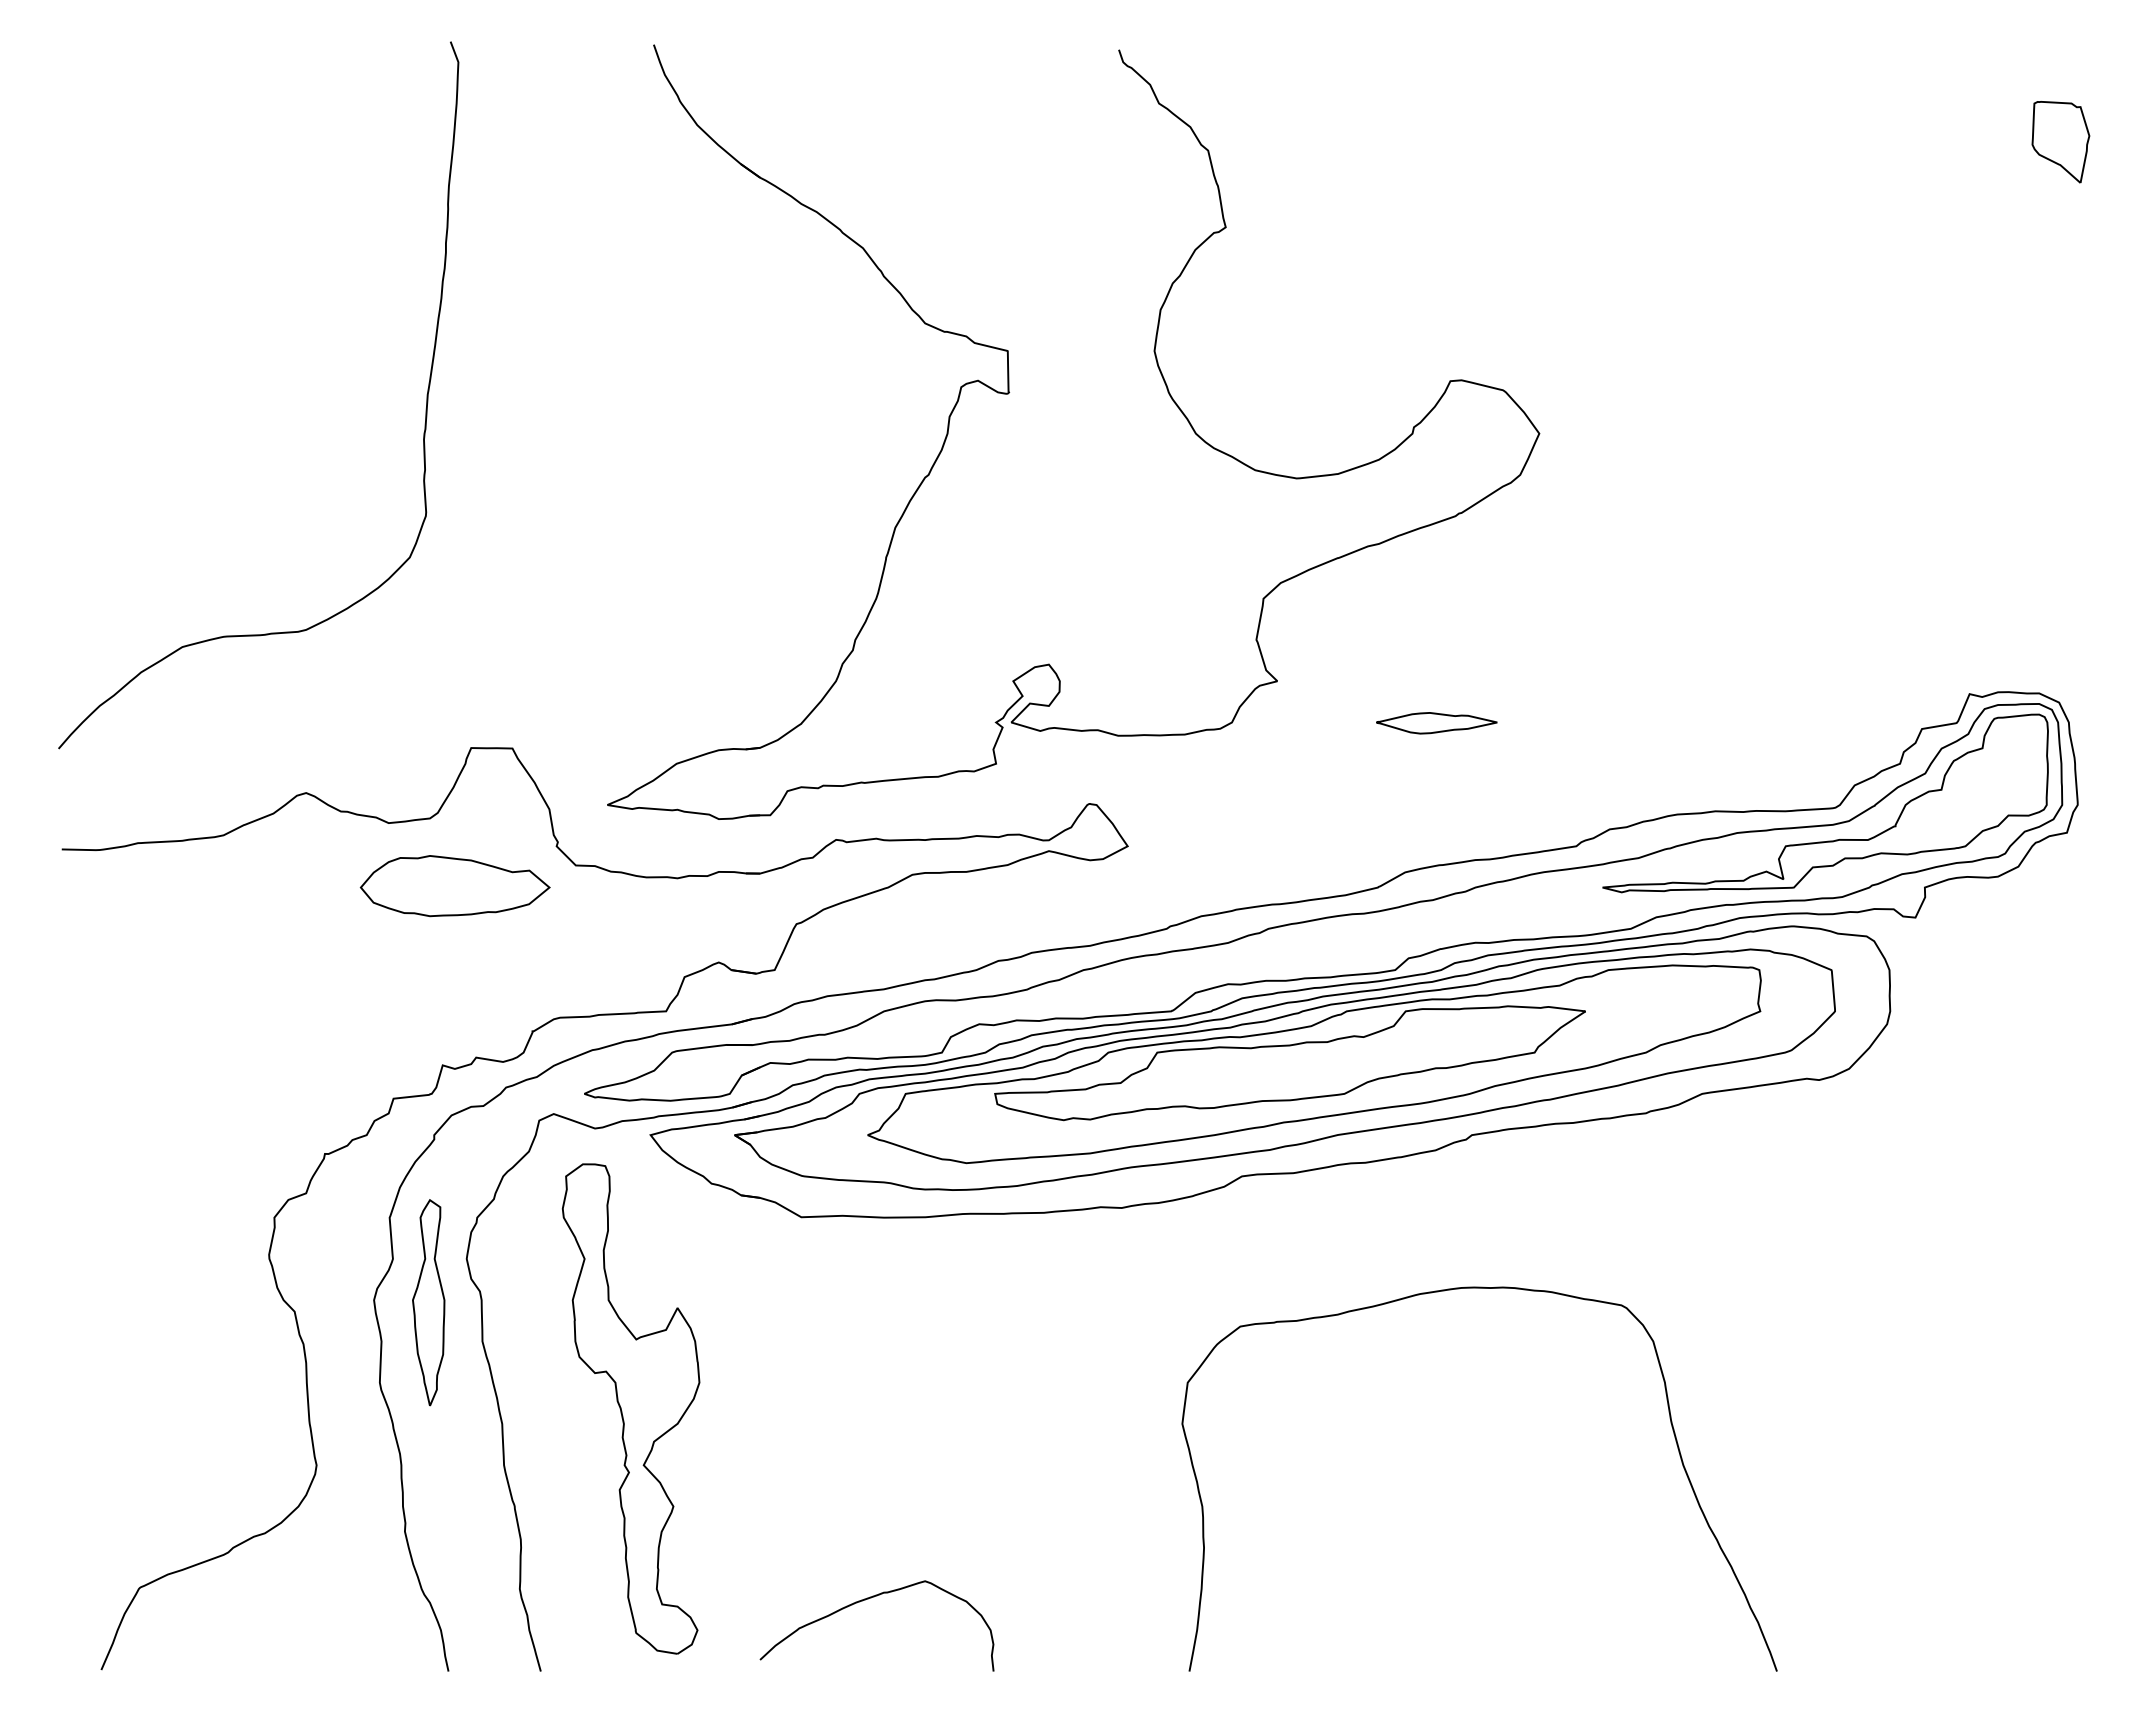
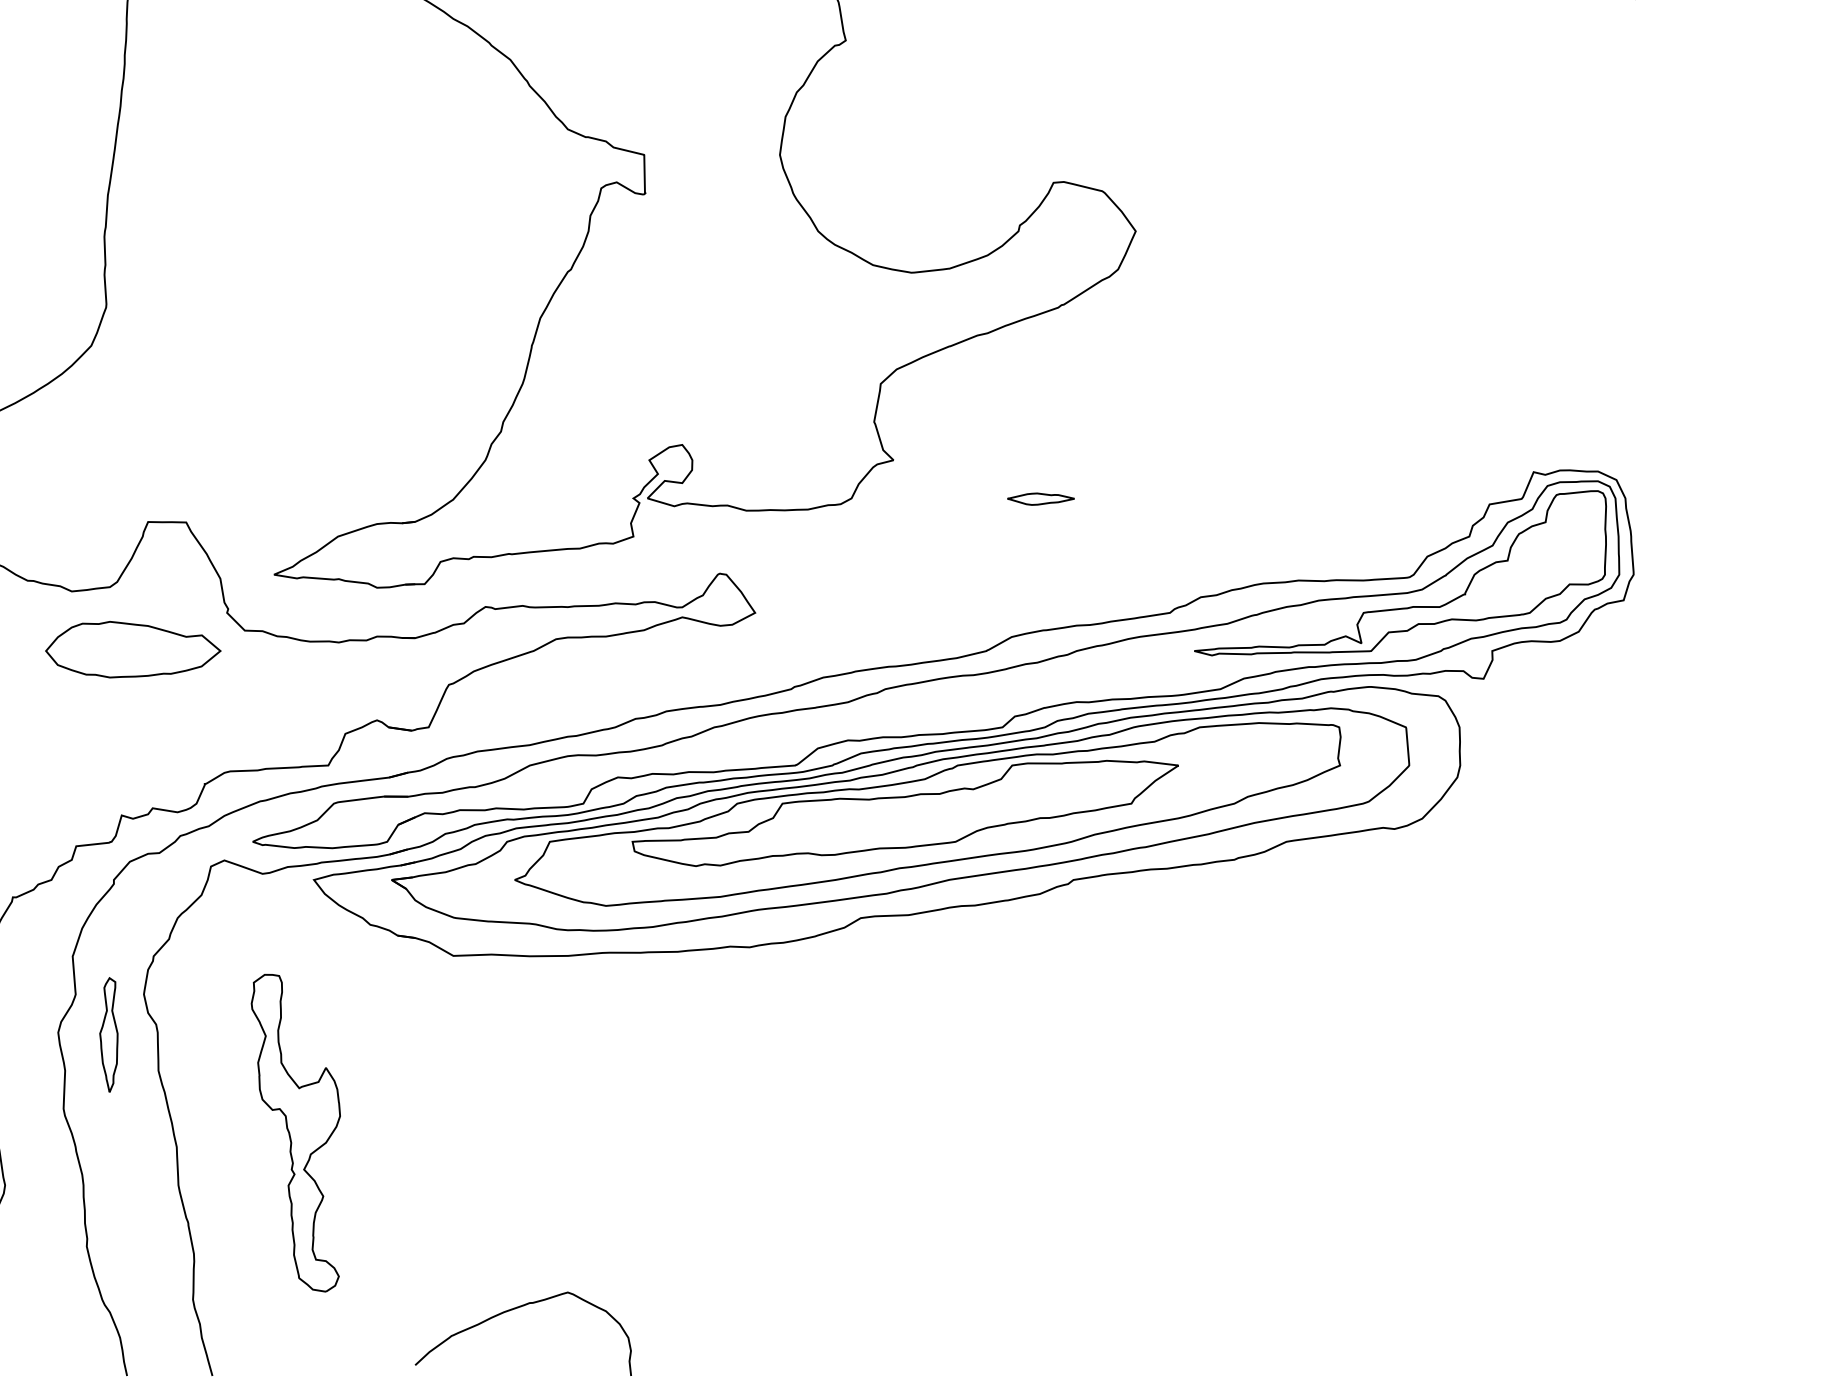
part: (1436, 723) -> (1040, 499), size x0.6
curve: (1479, 1288) -> (1080, 1021), removed
part: (428, 1302) -> (108, 1034), size x0.6
part: (630, 1408) -> (295, 1132), size x0.7

